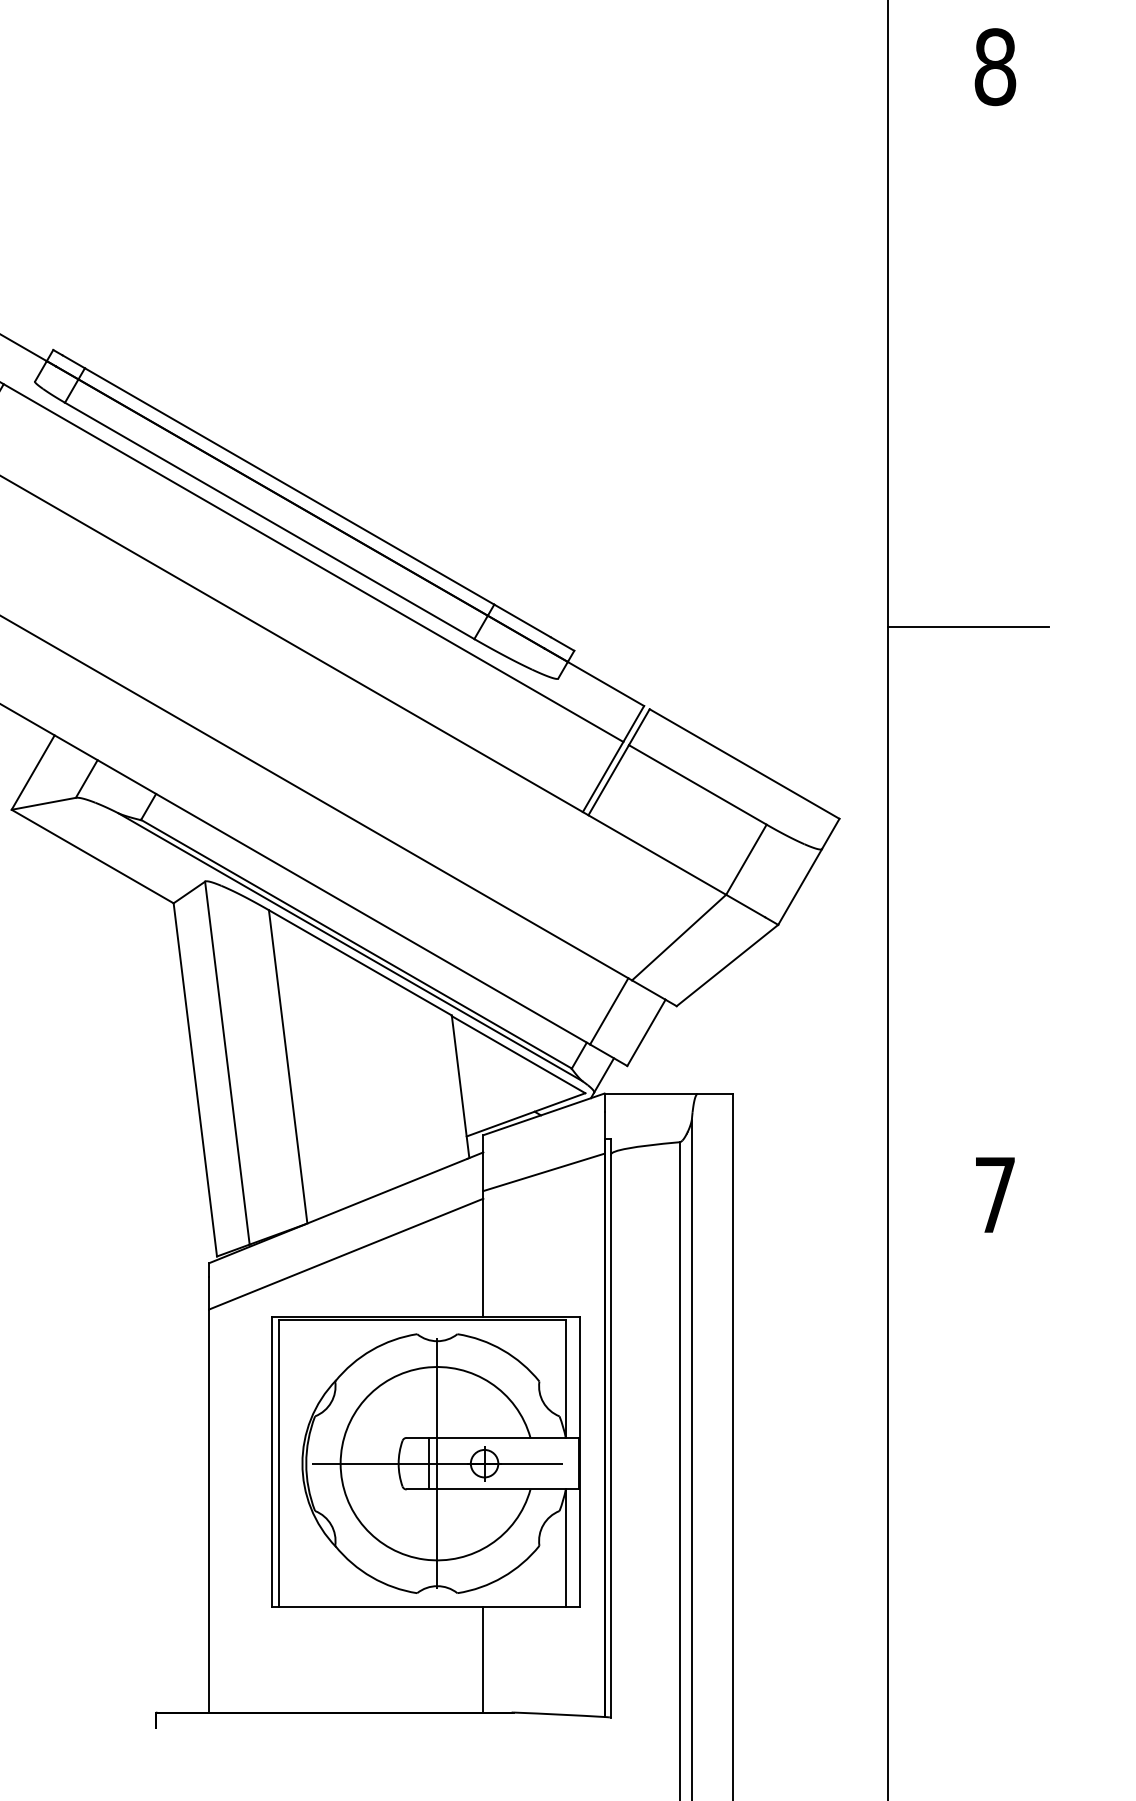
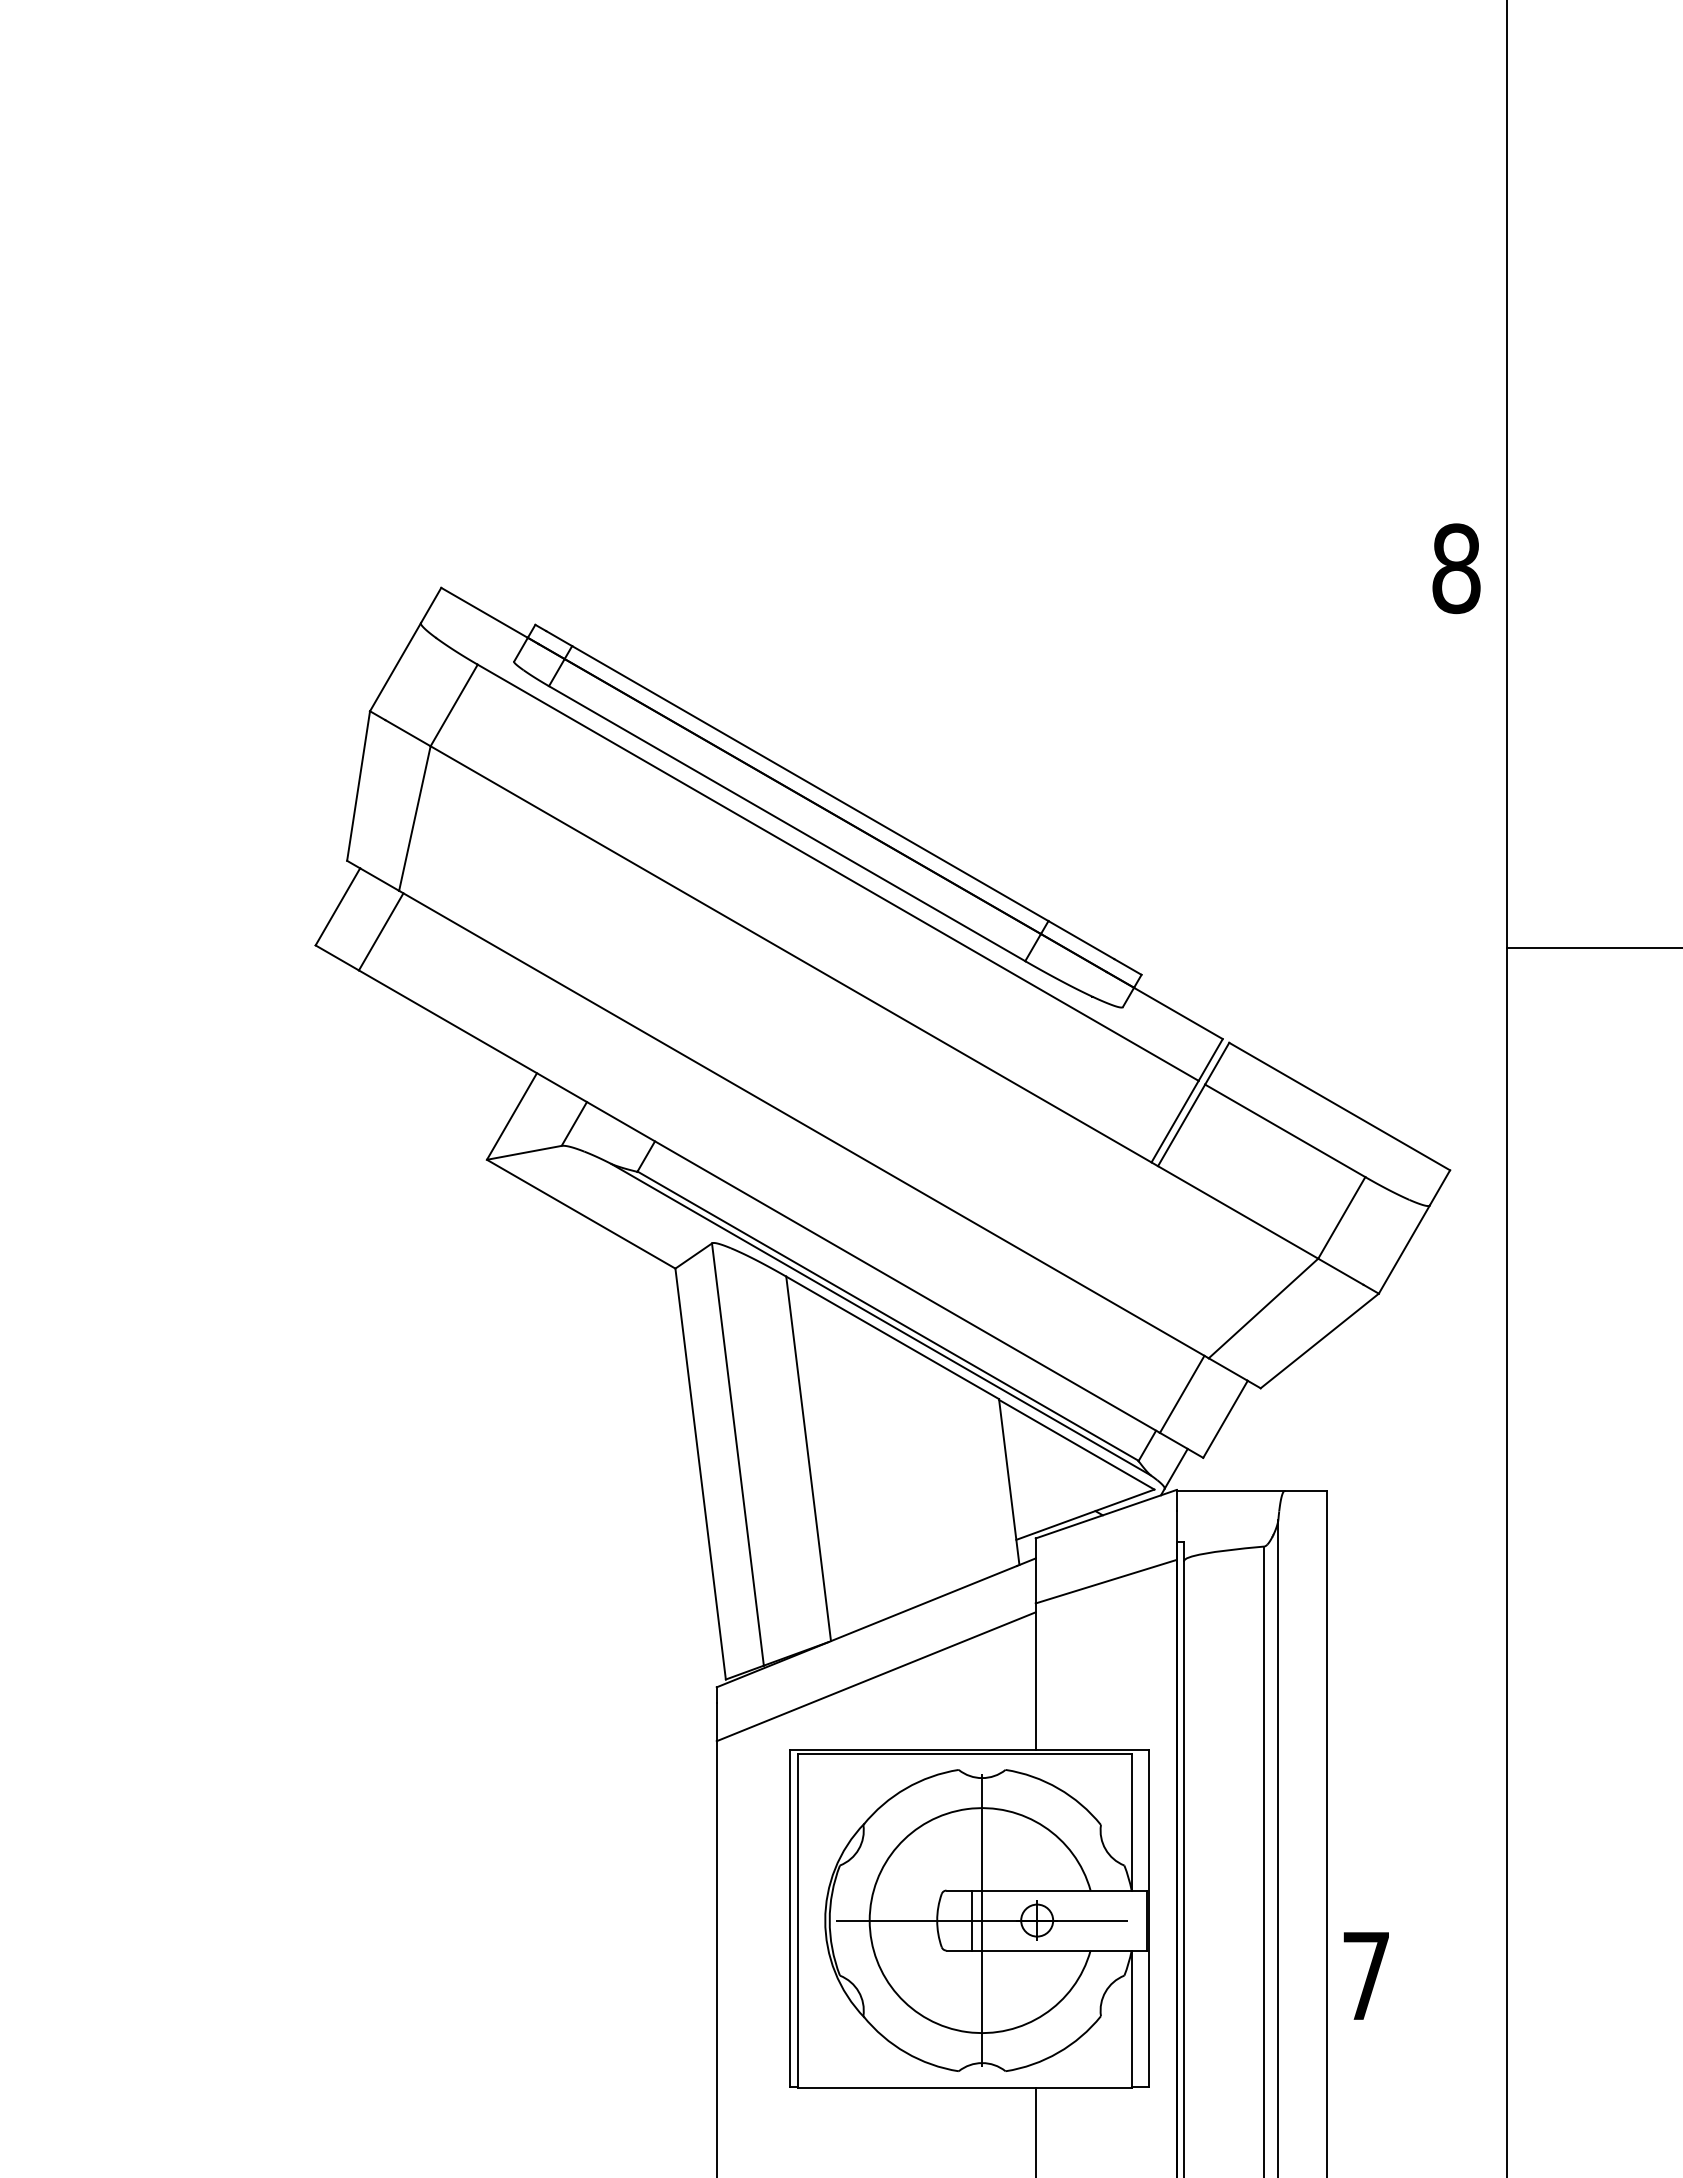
text: (995, 66) -> (1456, 568), moved
text: (994, 1194) -> (1365, 1975), moved

